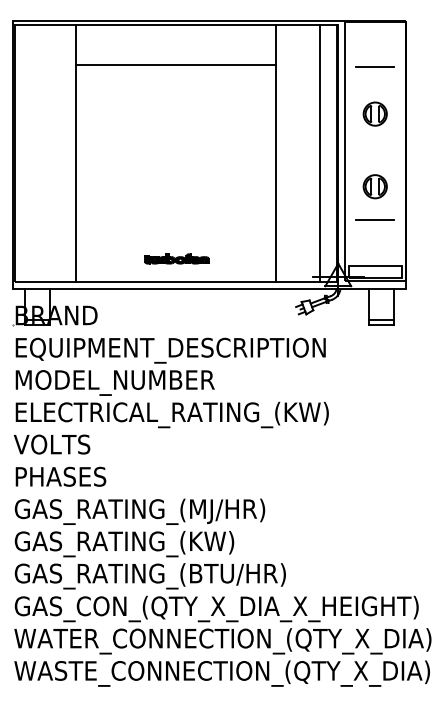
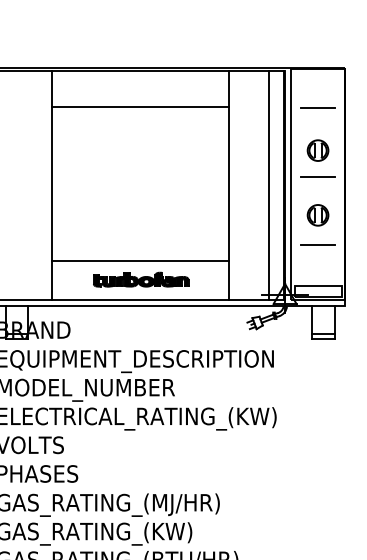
line: (375, 143) -> (318, 176), added
line: (176, 238) -> (140, 261), added
part: (176, 258) -> (140, 279), size x1.67

